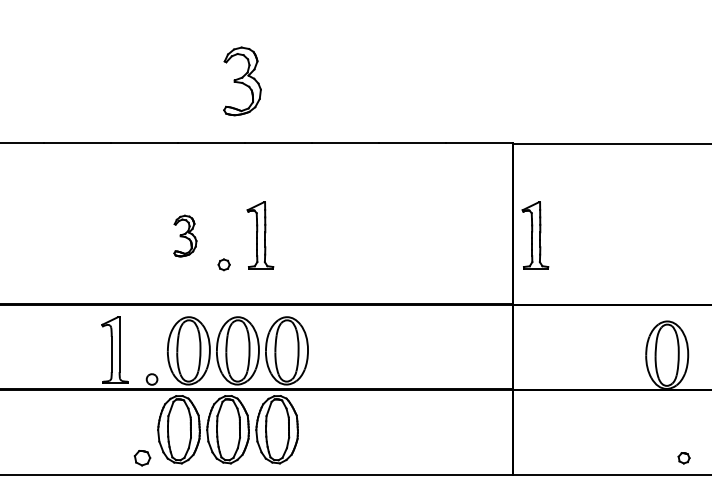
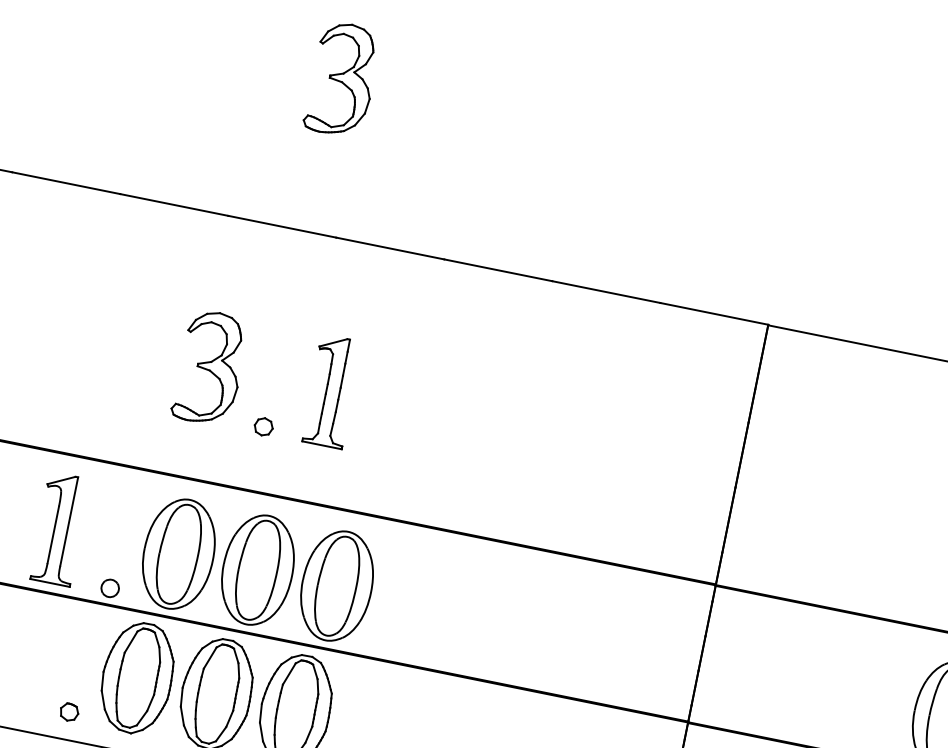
part: (242, 81) -> (342, 79), moved
part: (185, 235) -> (210, 367), size x1.67
part: (535, 235) -> (775, 480), removed
part: (142, 458) -> (69, 712), size x0.71

